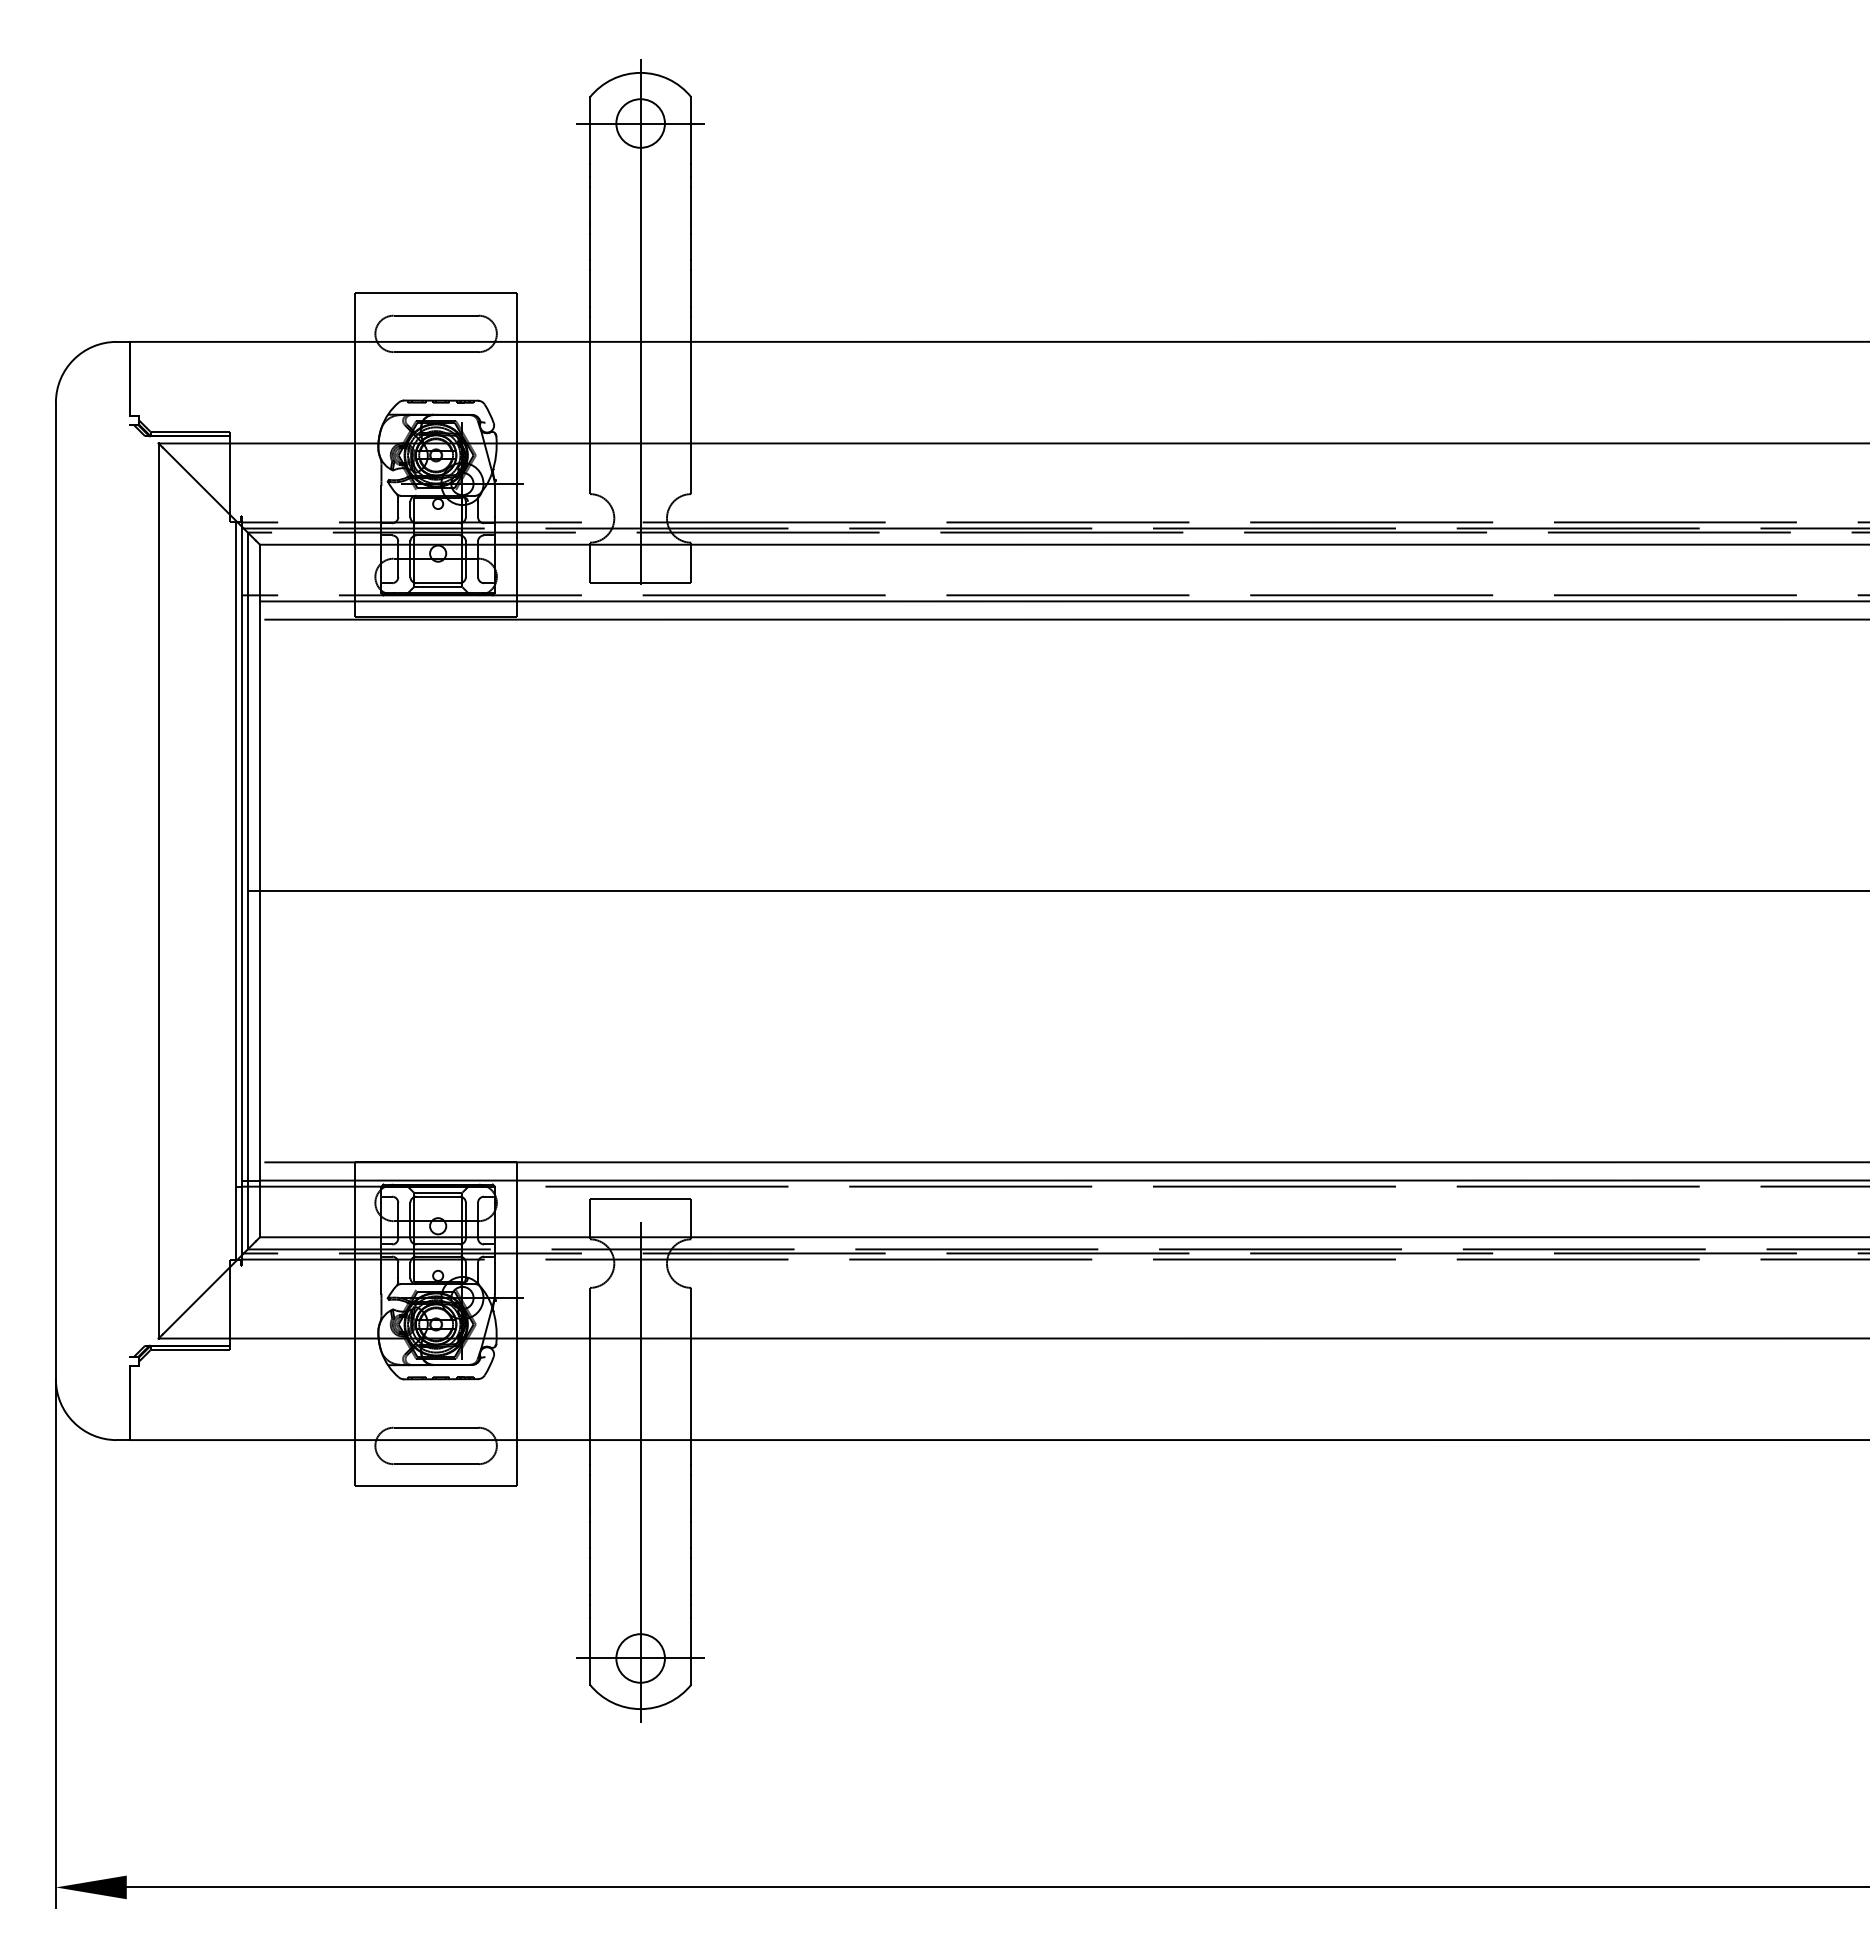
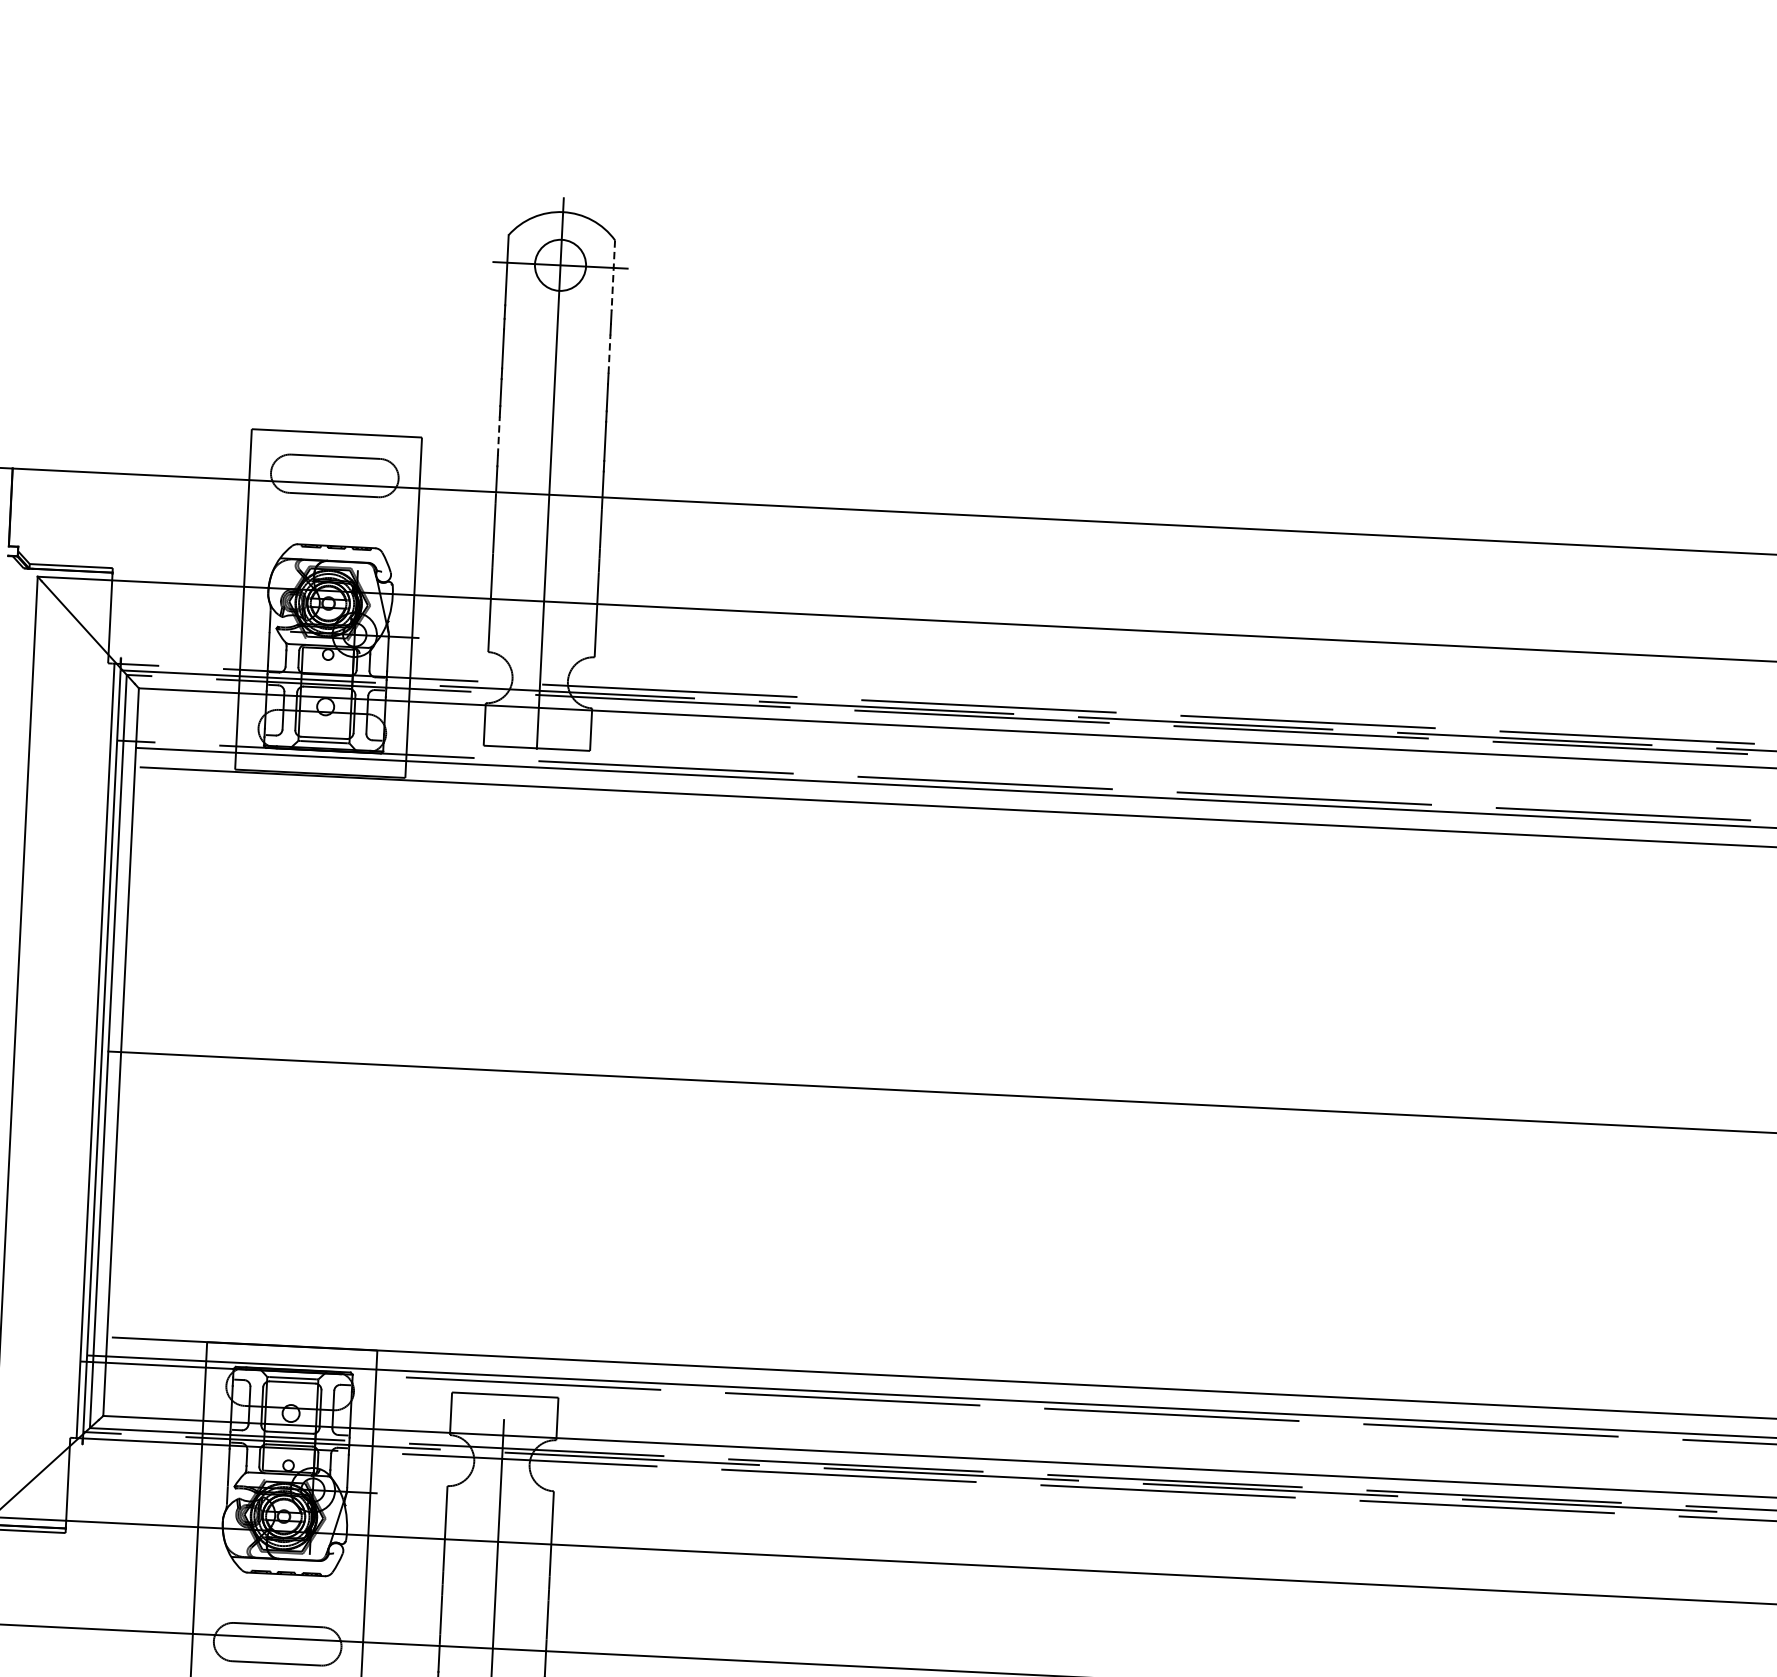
line: (691, 131) -> (613, 276), solid -> dashed
line: (691, 205) -> (609, 354), solid -> dashed
line: (590, 288) -> (499, 436), solid -> dashed

